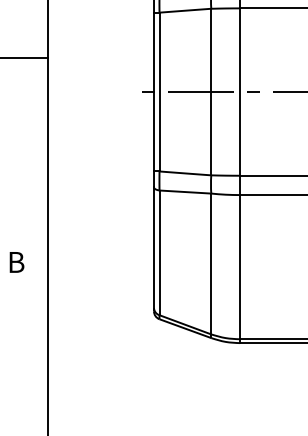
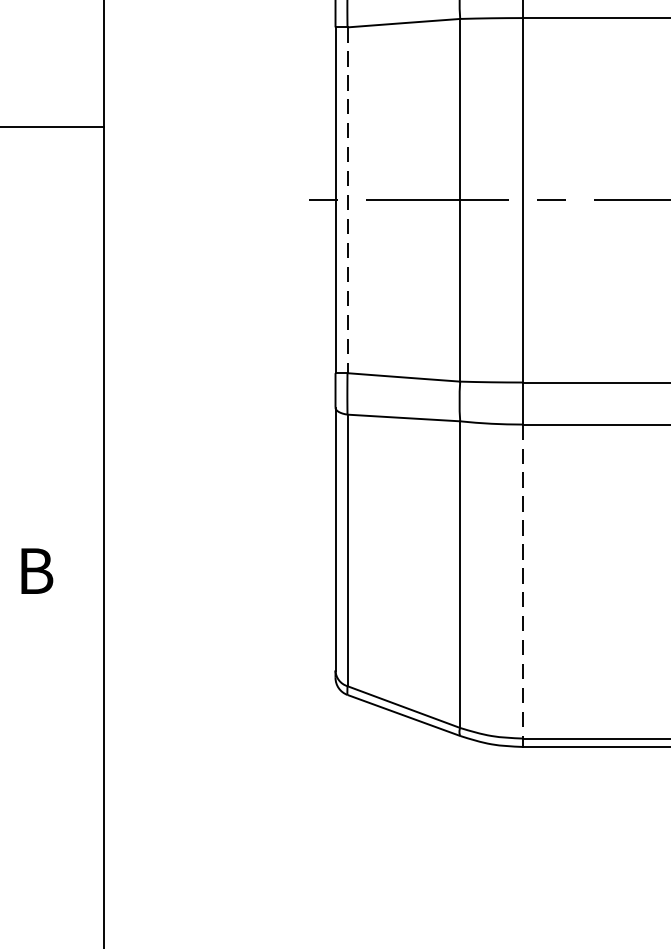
line: (159, 92) -> (347, 201), solid -> dashed
line: (239, 267) -> (521, 582), solid -> dashed

